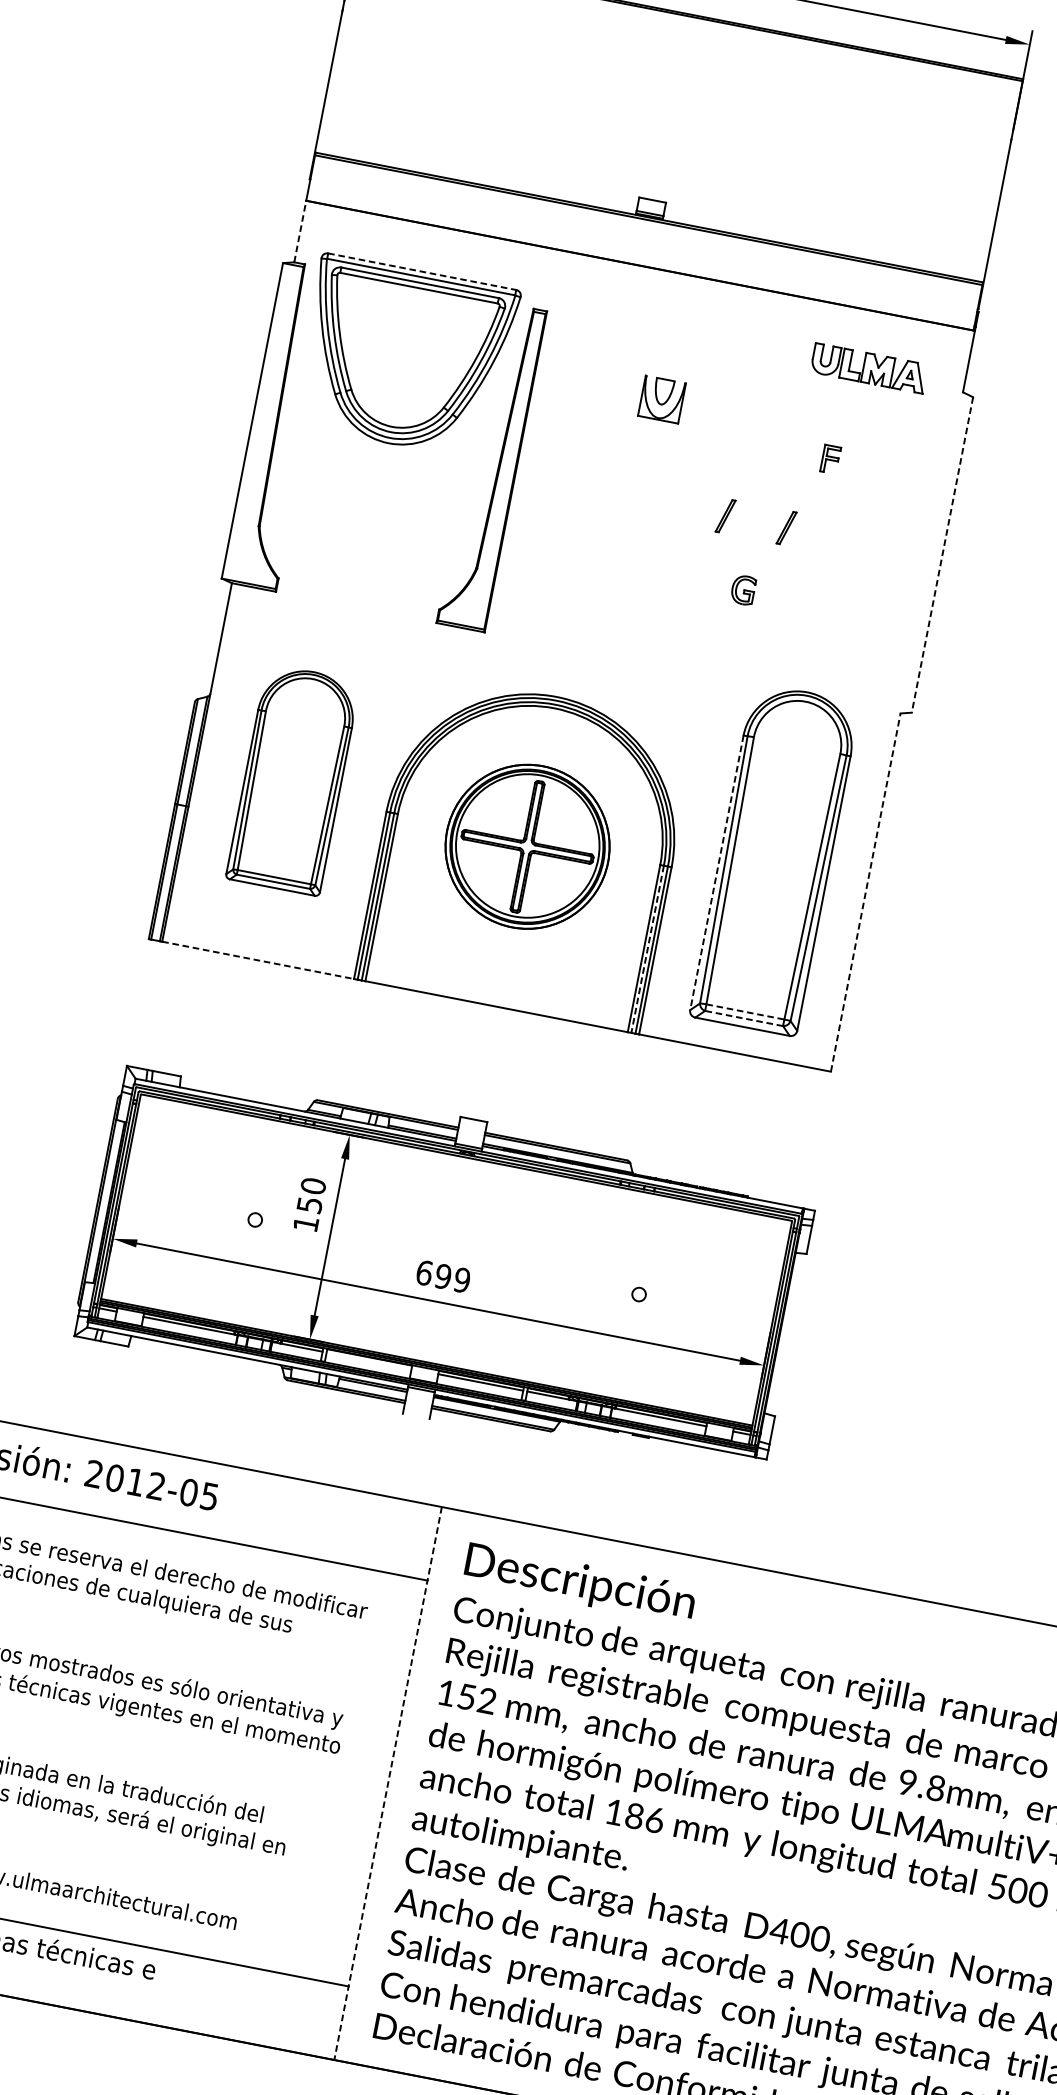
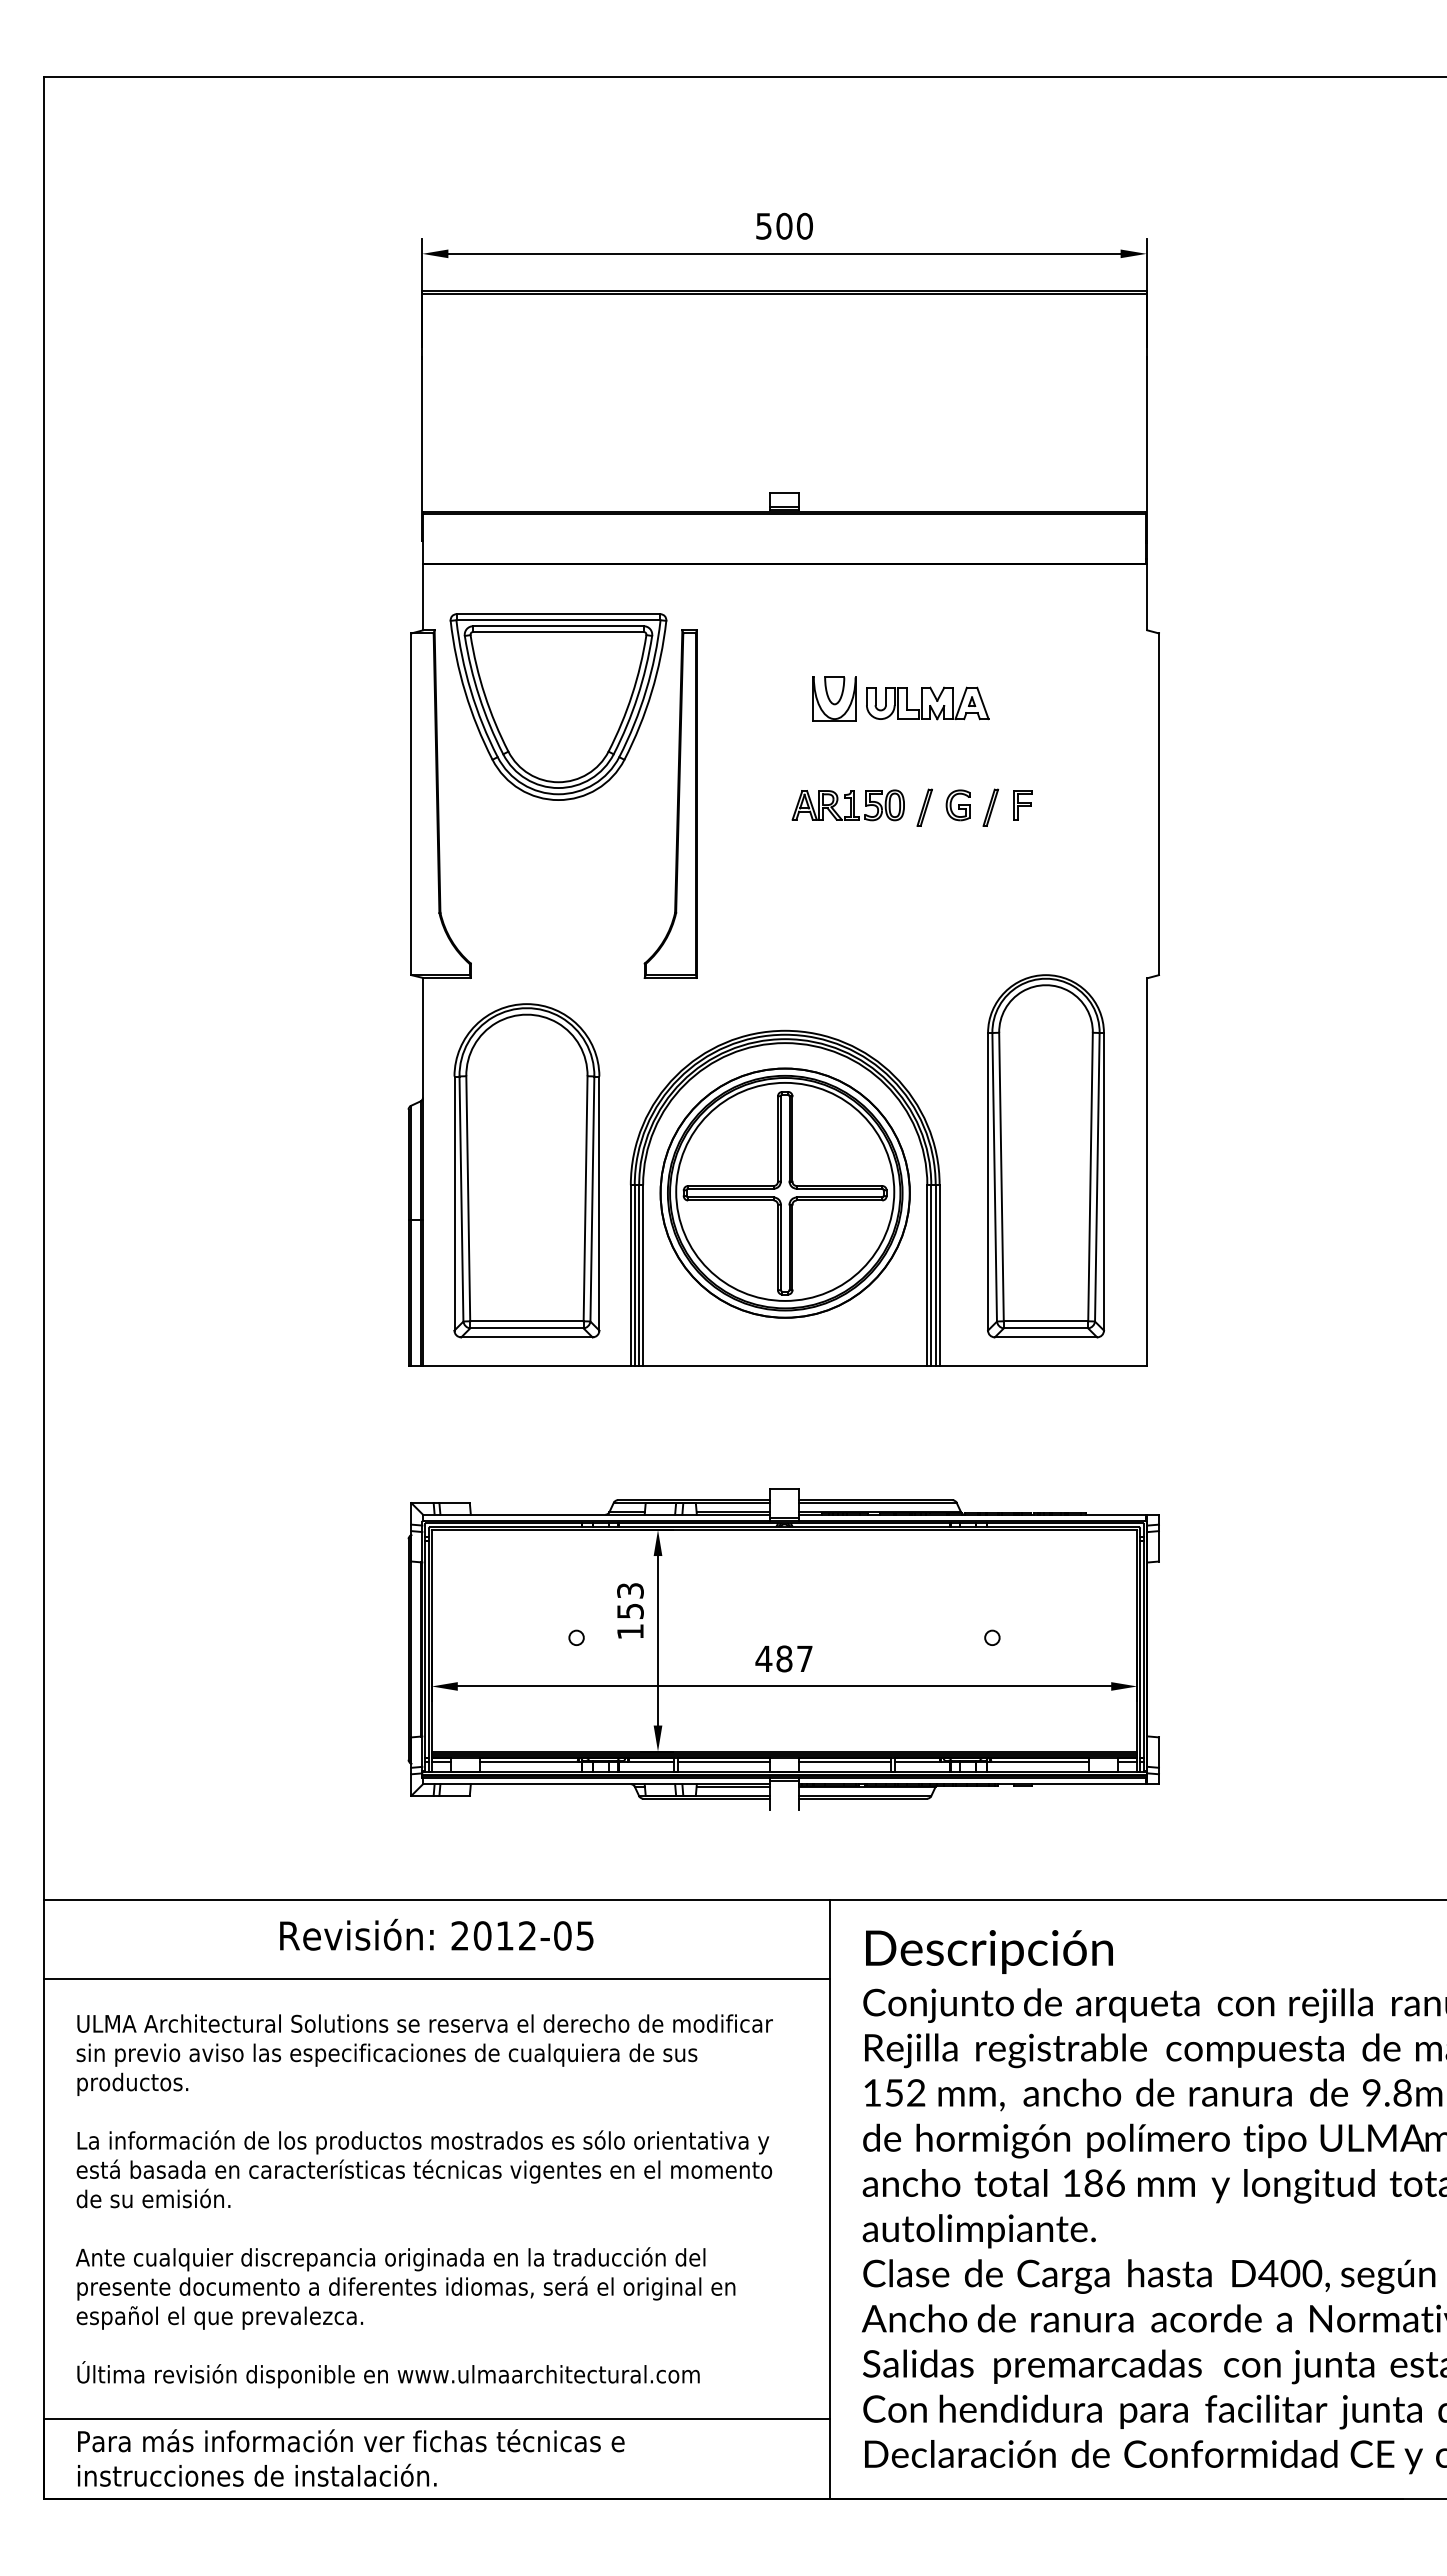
line: (300, 231) -> (423, 596), dashed -> solid
line: (422, 272) -> (558, 614), dashed -> solid
part: (869, 368) -> (927, 703), moved
part: (830, 459) -> (1022, 805), moved
part: (654, 500) -> (847, 805), added
line: (942, 555) -> (1159, 804), dashed -> solid
part: (742, 590) -> (957, 805), moved
part: (292, 779) -> (526, 1170), size x1.43
part: (527, 846) -> (784, 1192), size x1.43
line: (717, 872) -> (988, 1181), dashed -> solid
line: (865, 891) -> (1147, 1171), dashed -> solid
line: (647, 949) -> (931, 1275), dashed -> solid
line: (257, 960) -> (526, 1366), dashed -> solid
line: (745, 1012) -> (1046, 1321), dashed -> solid
line: (743, 1018) -> (1045, 1328), dashed -> solid
text: (313, 1185) -> (630, 1590), 150 -> 153
text: (442, 1276) -> (783, 1658), 699 -> 487
line: (369, 1360) -> (724, 1761), added
line: (387, 1783) -> (829, 2199), dashed -> solid

